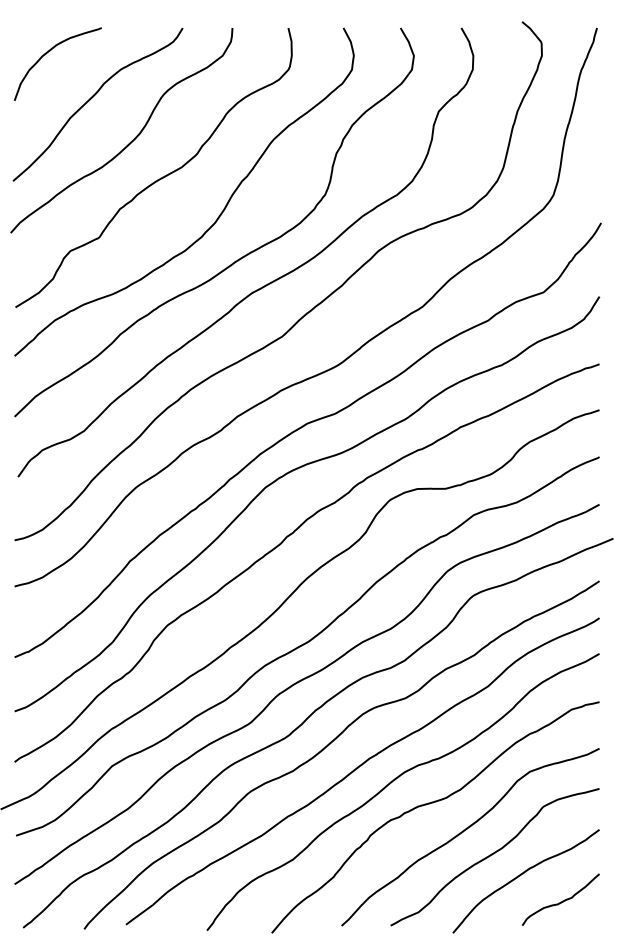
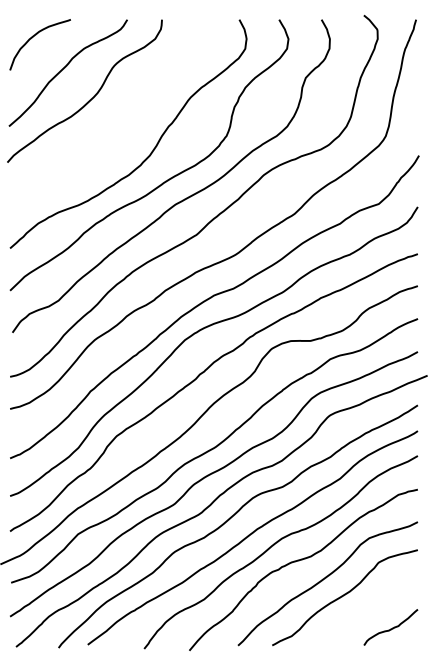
curve: (158, 178) -> (110, 124), removed
curve: (522, 875) -> (364, 610), removed

